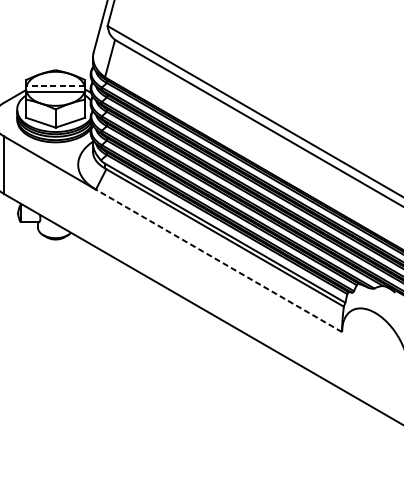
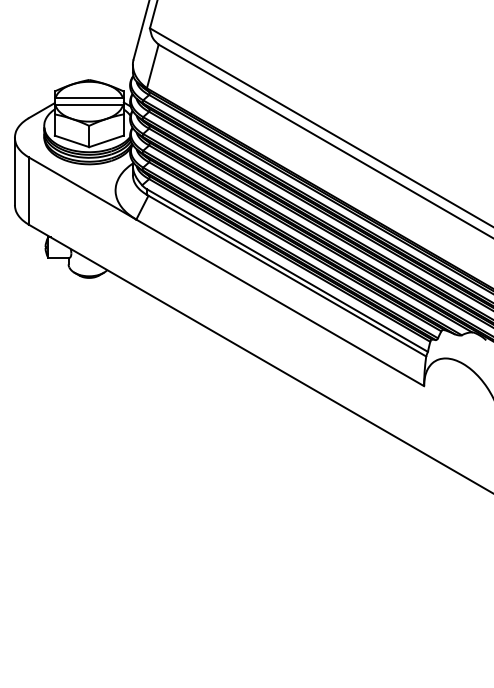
line: (55, 86) -> (89, 98), dashed -> solid
line: (218, 260) -> (279, 302), dashed -> solid

